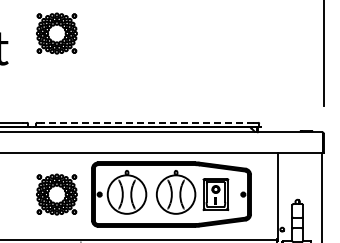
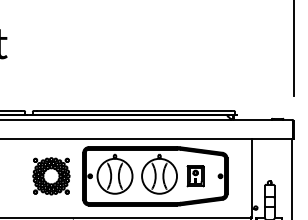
part: (56, 33) -> (51, 30), removed
line: (147, 122) -> (133, 110), dashed -> solid
part: (215, 194) -> (195, 176), size x0.71

